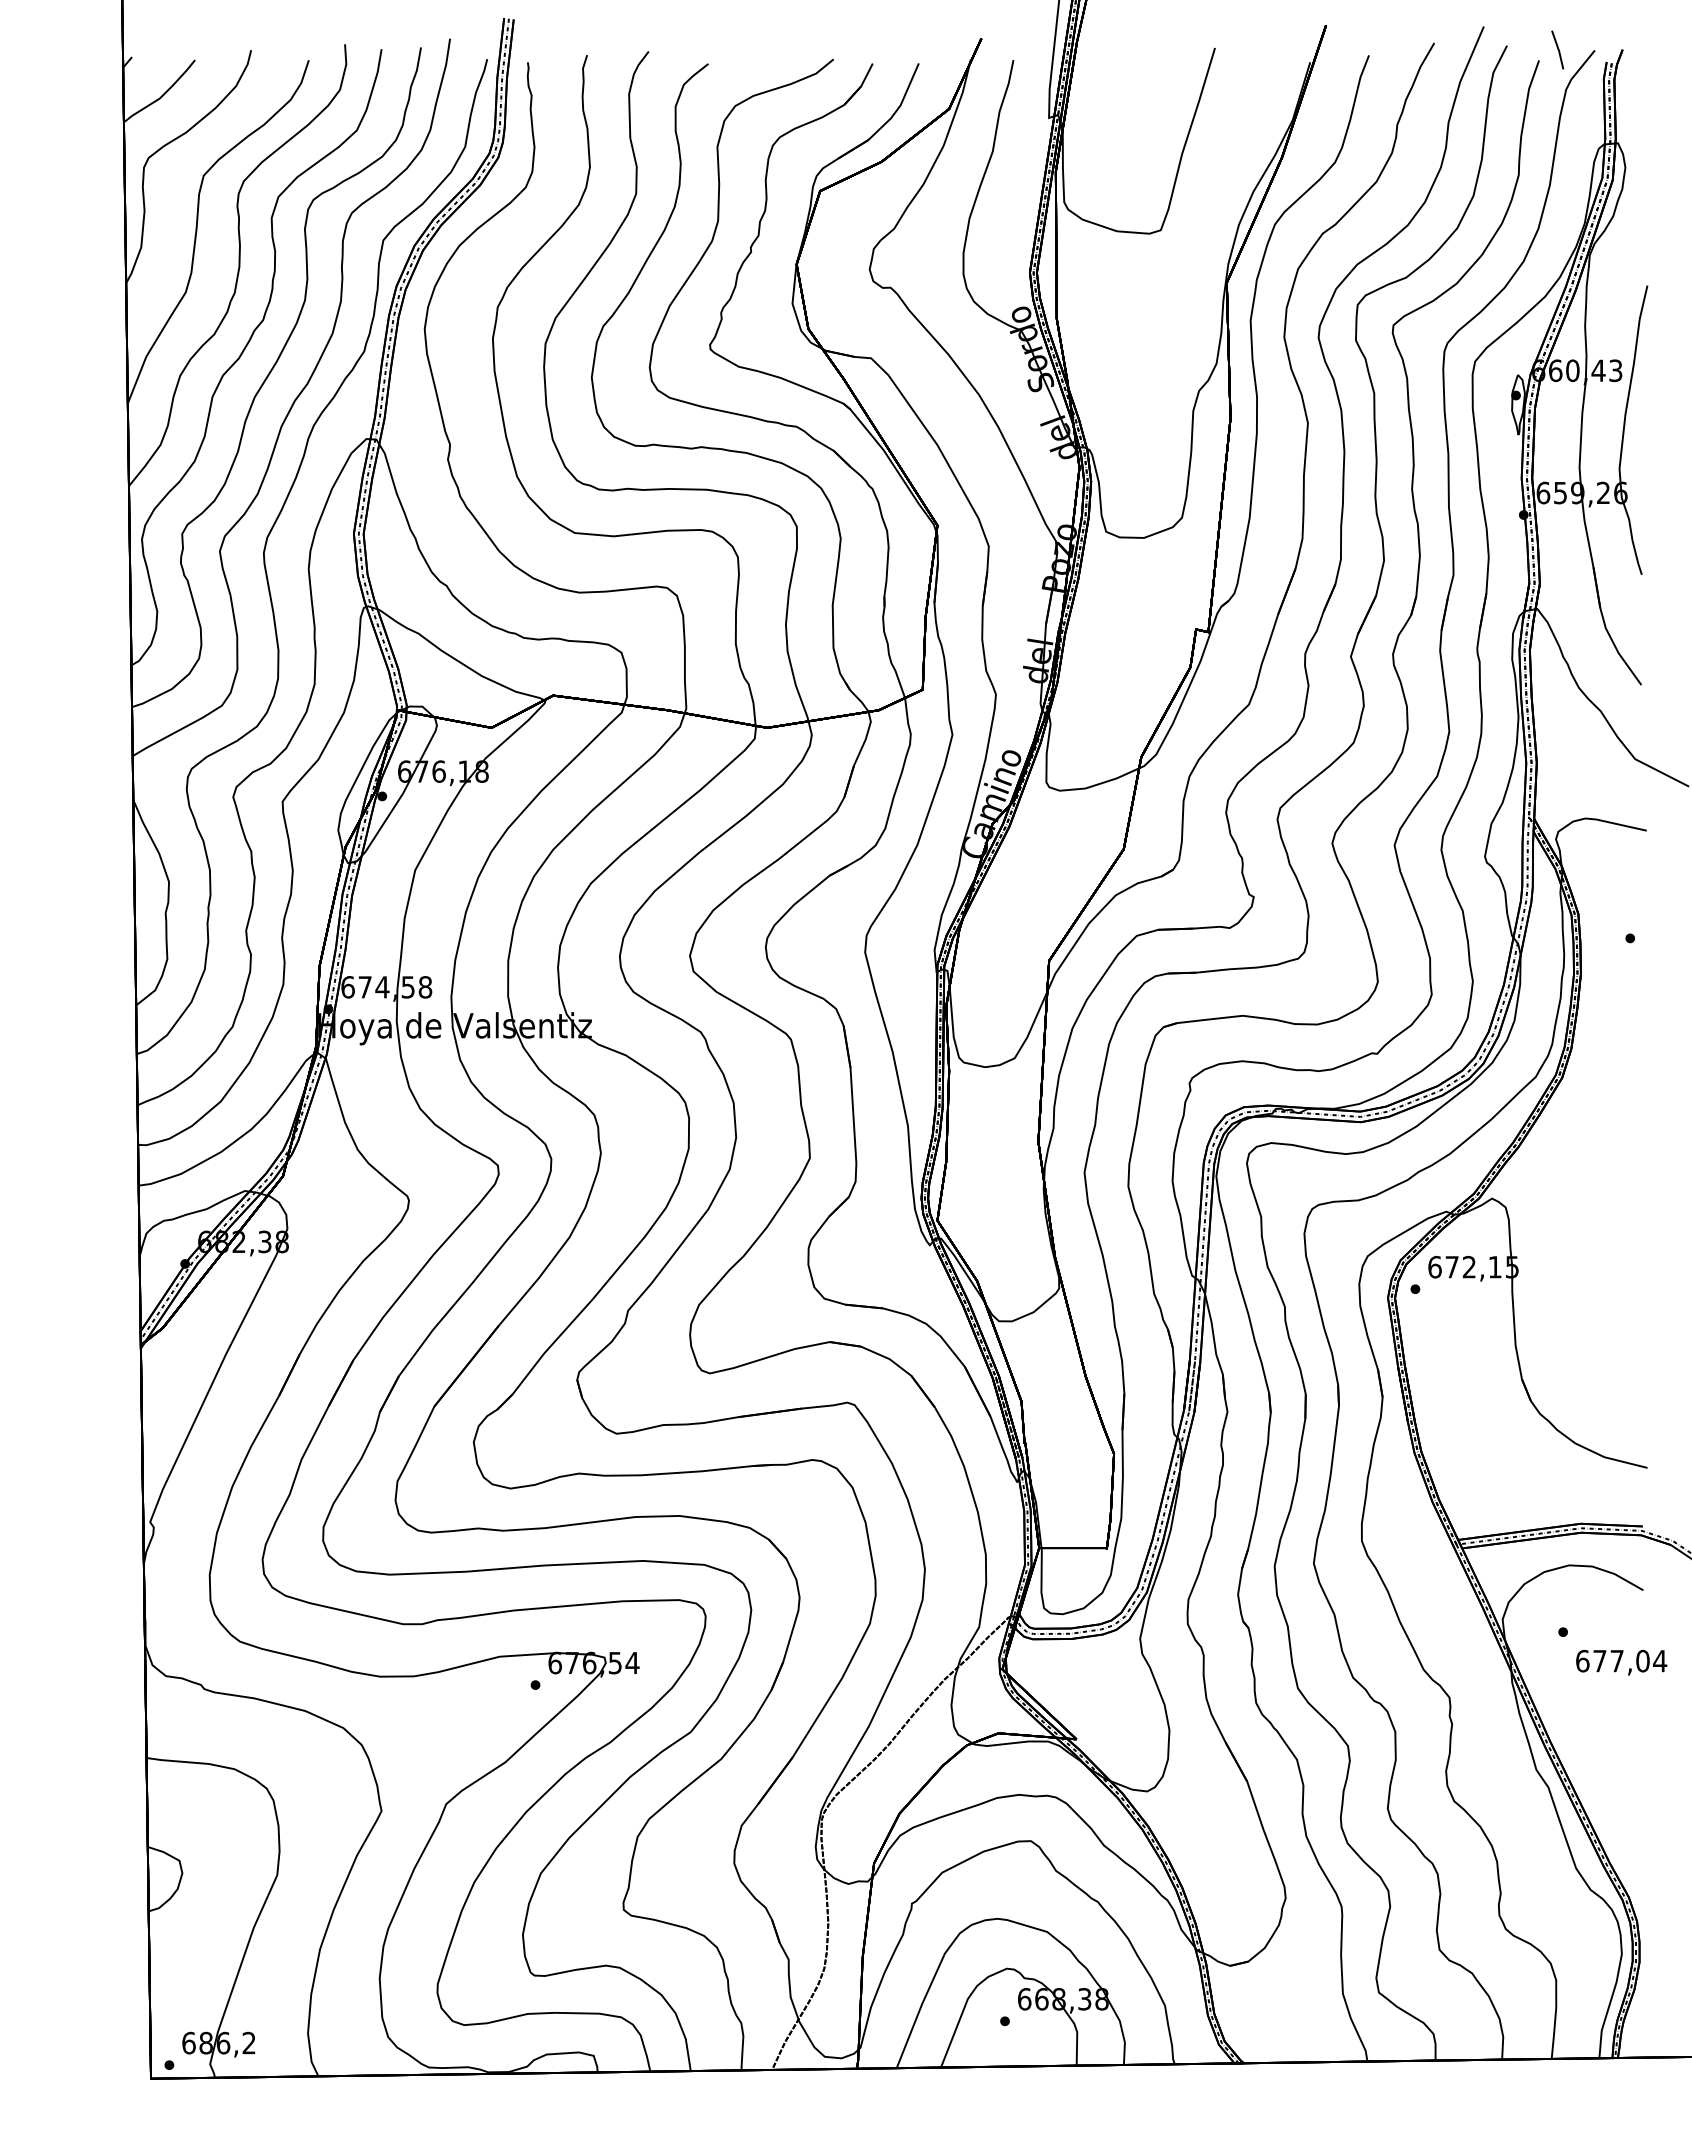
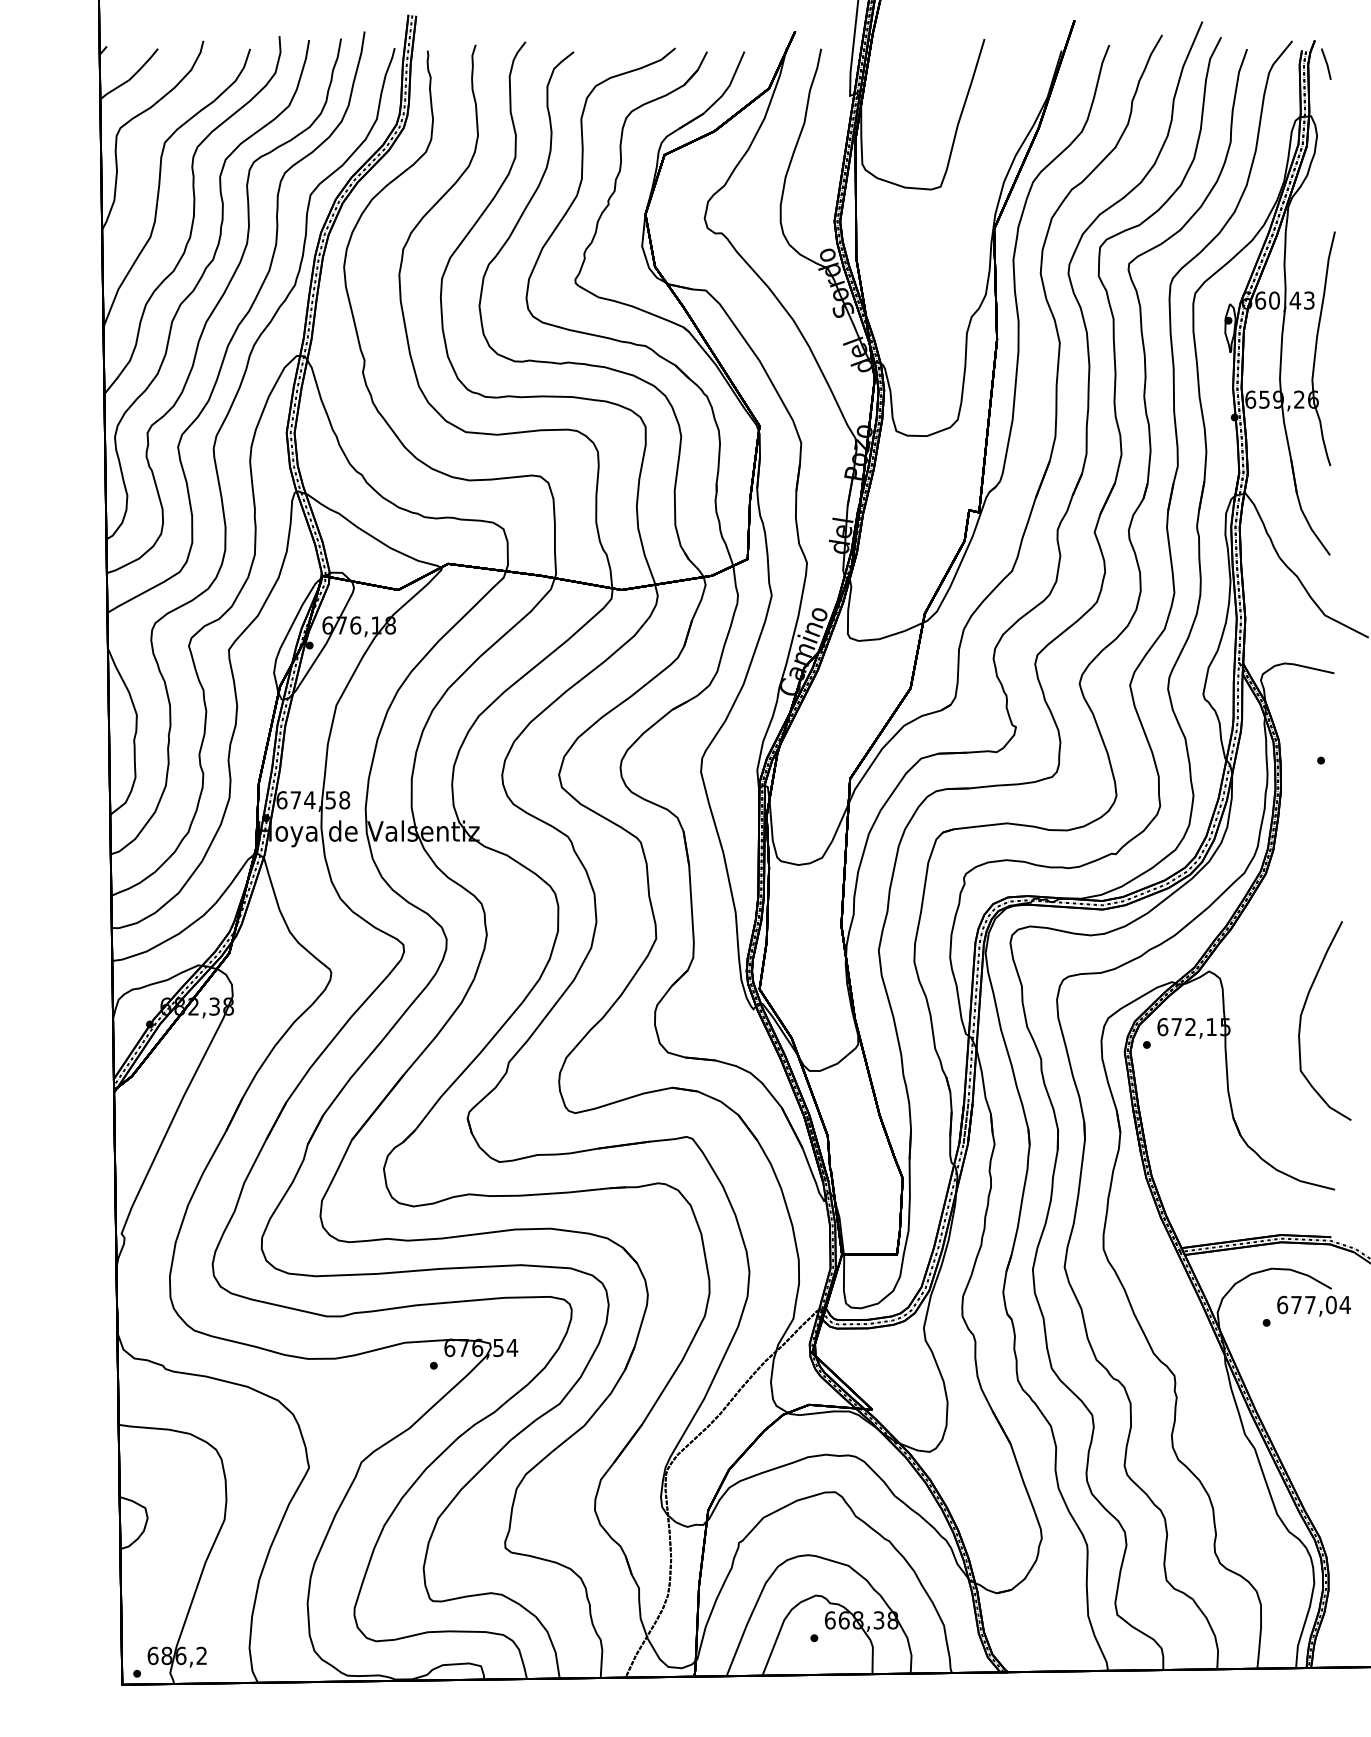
line: (1557, 49) -> (1326, 63), moved
curve: (1606, 1254) -> (1301, 1016), added
text: (1621, 1662) -> (1313, 1306), moved

